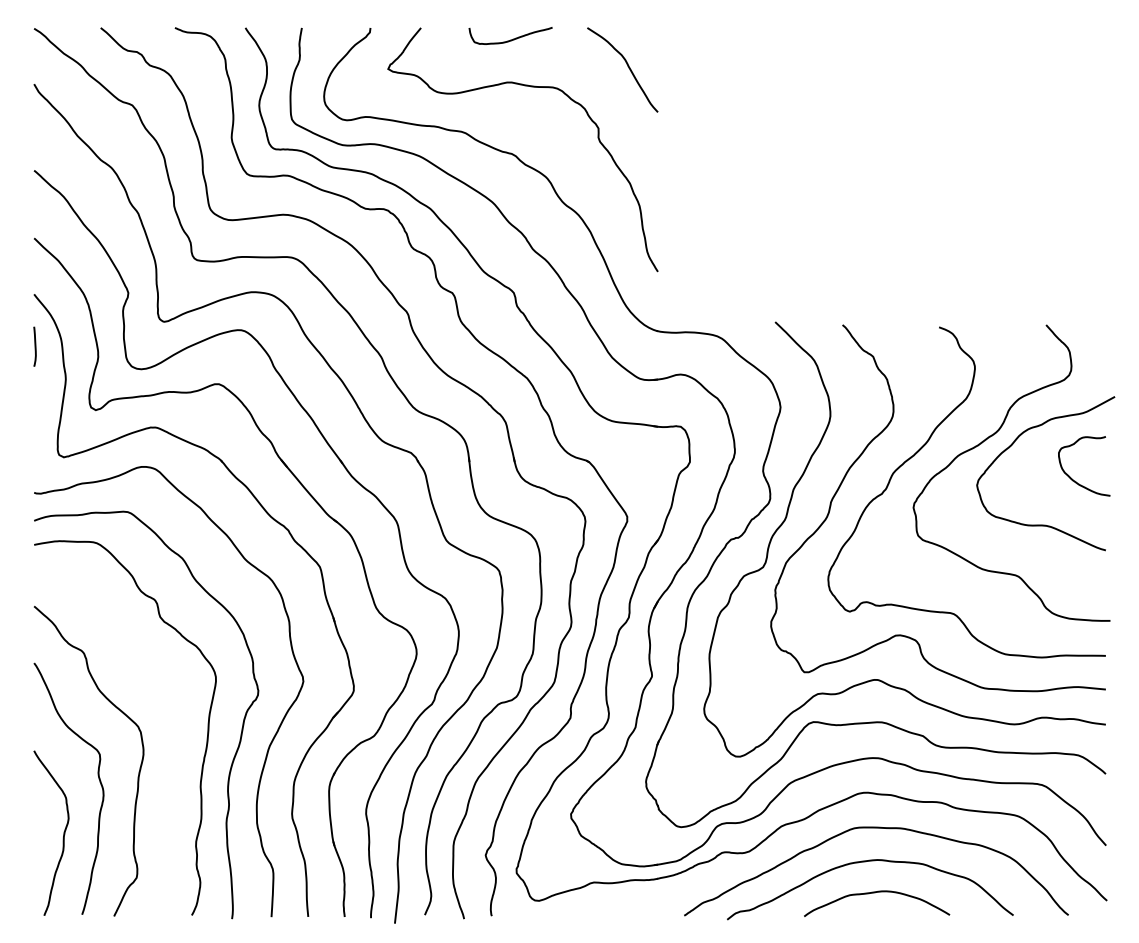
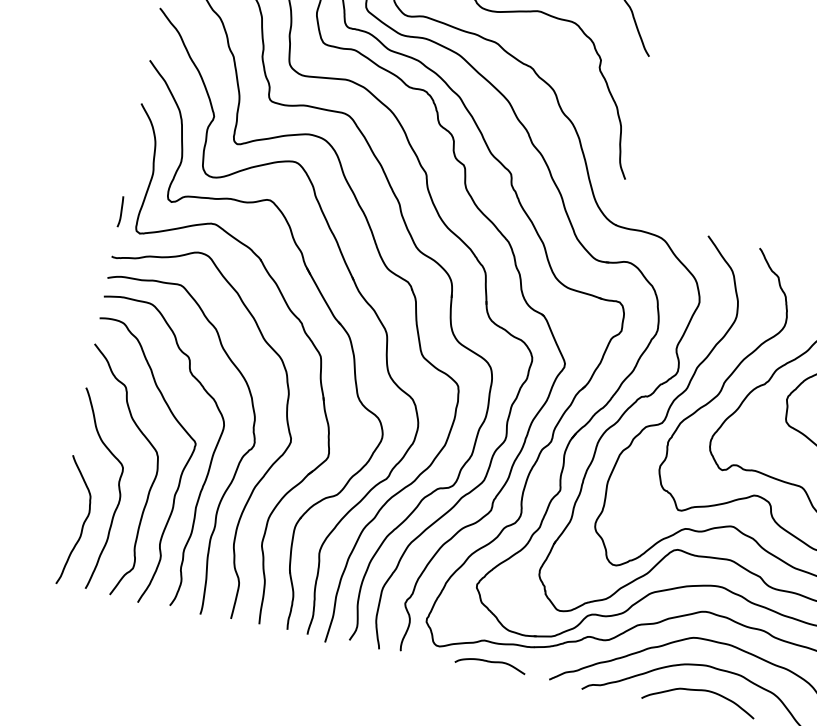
curve: (34, 346) -> (120, 211), moved
curve: (173, 748) -> (180, 474), added
curve: (606, 908) -> (490, 662), added

